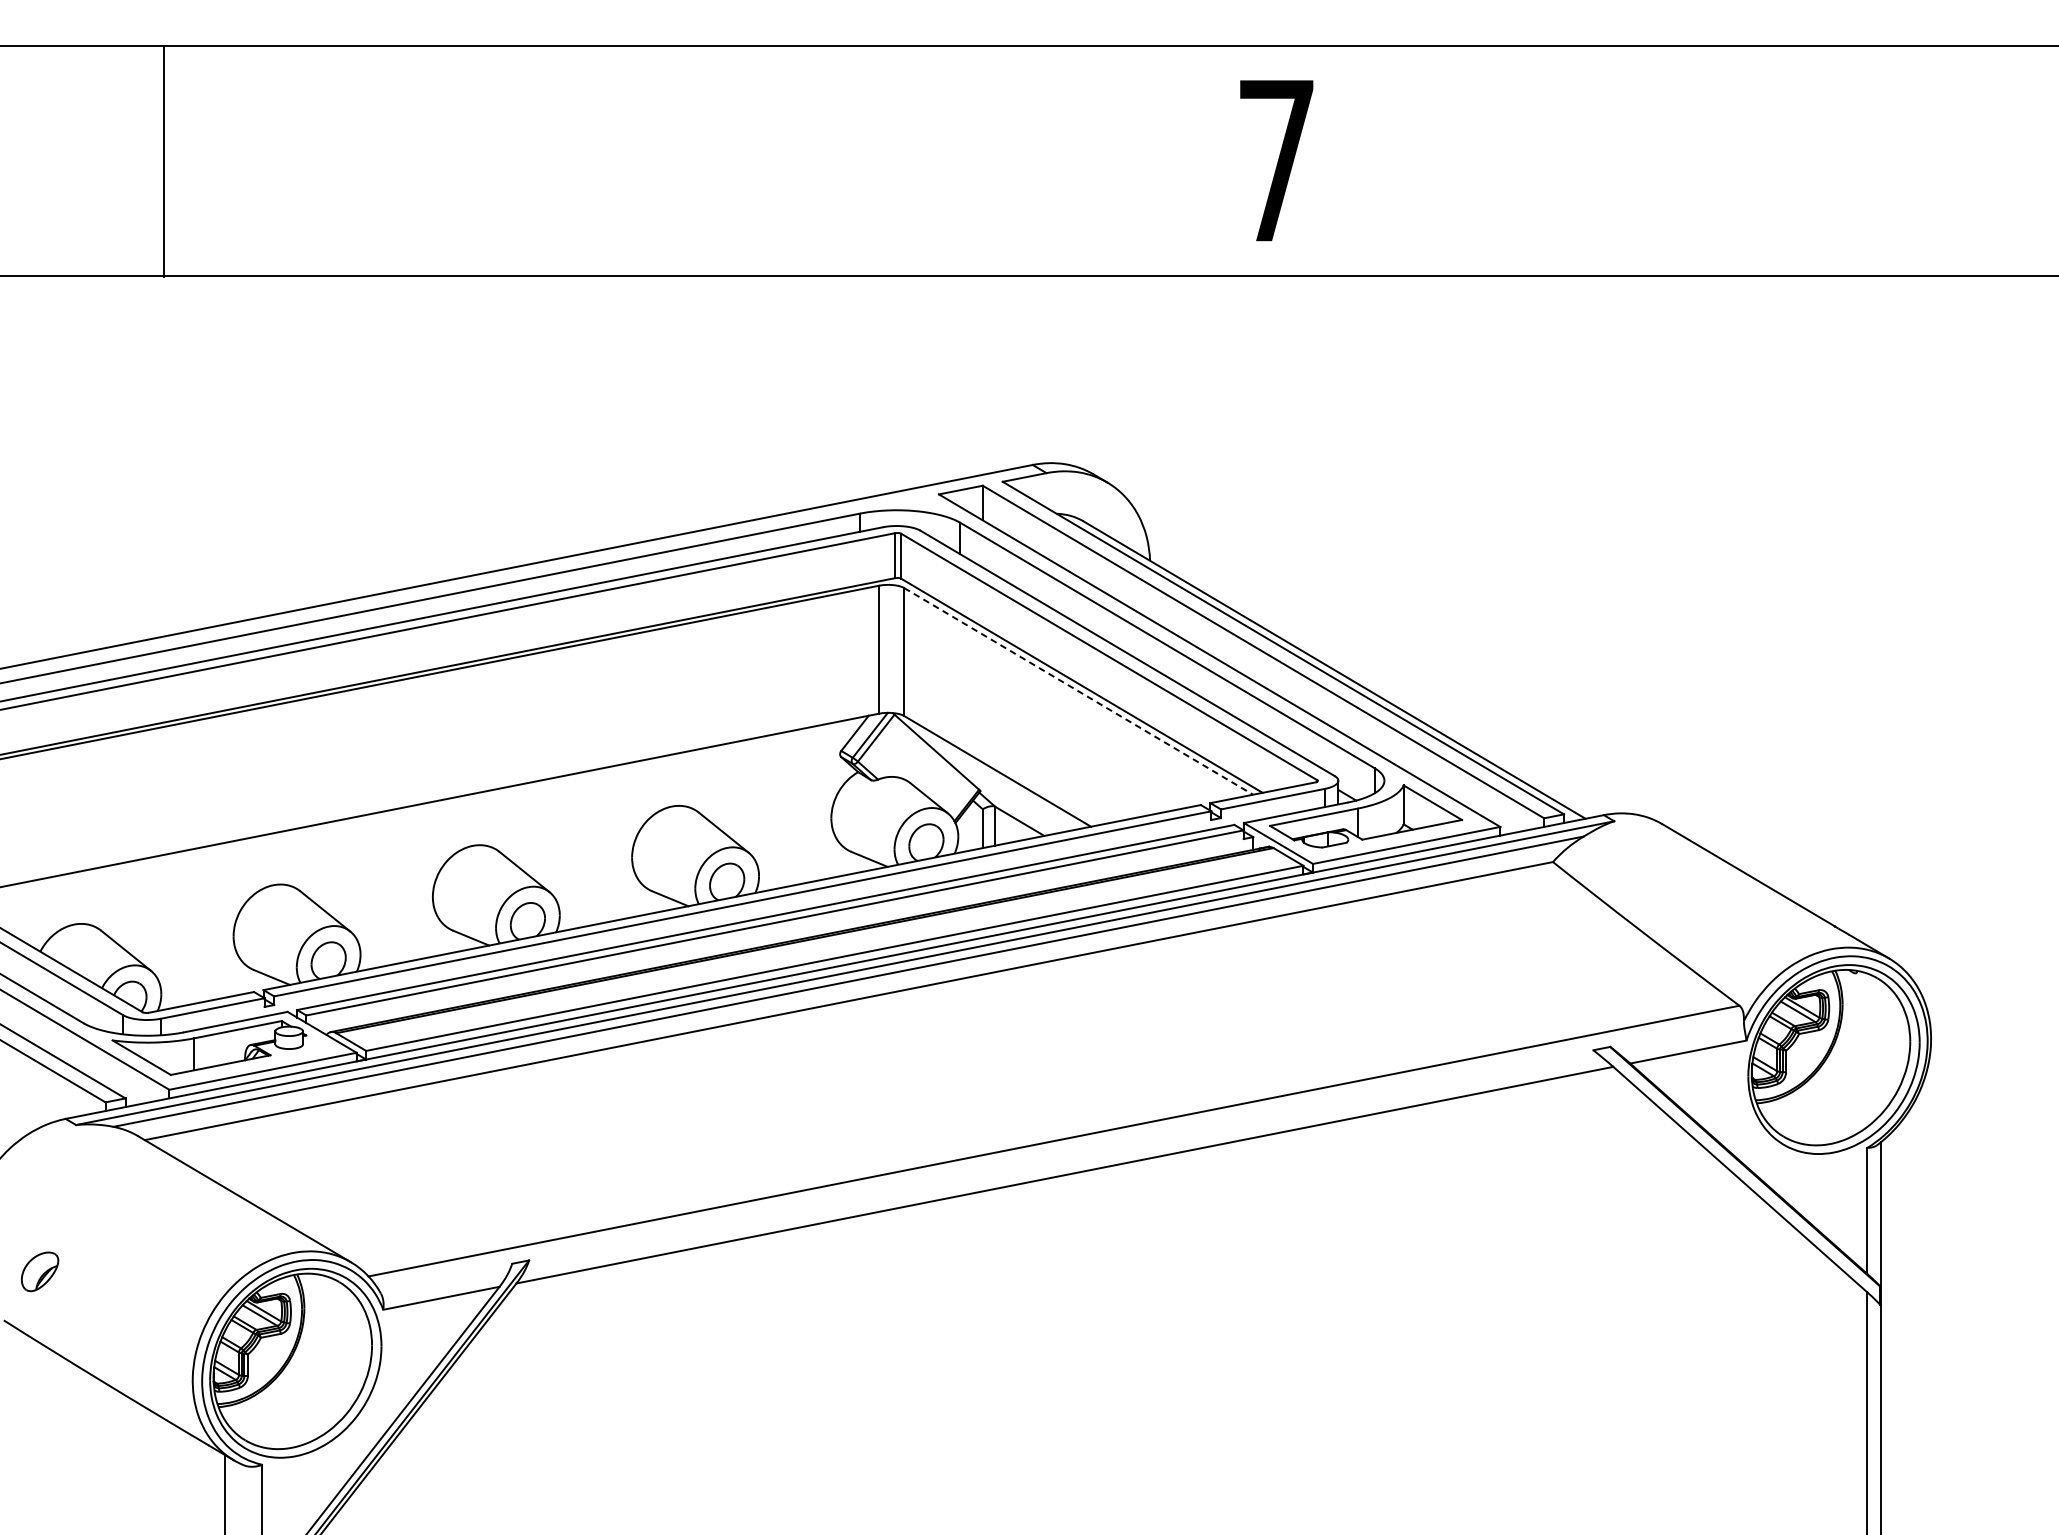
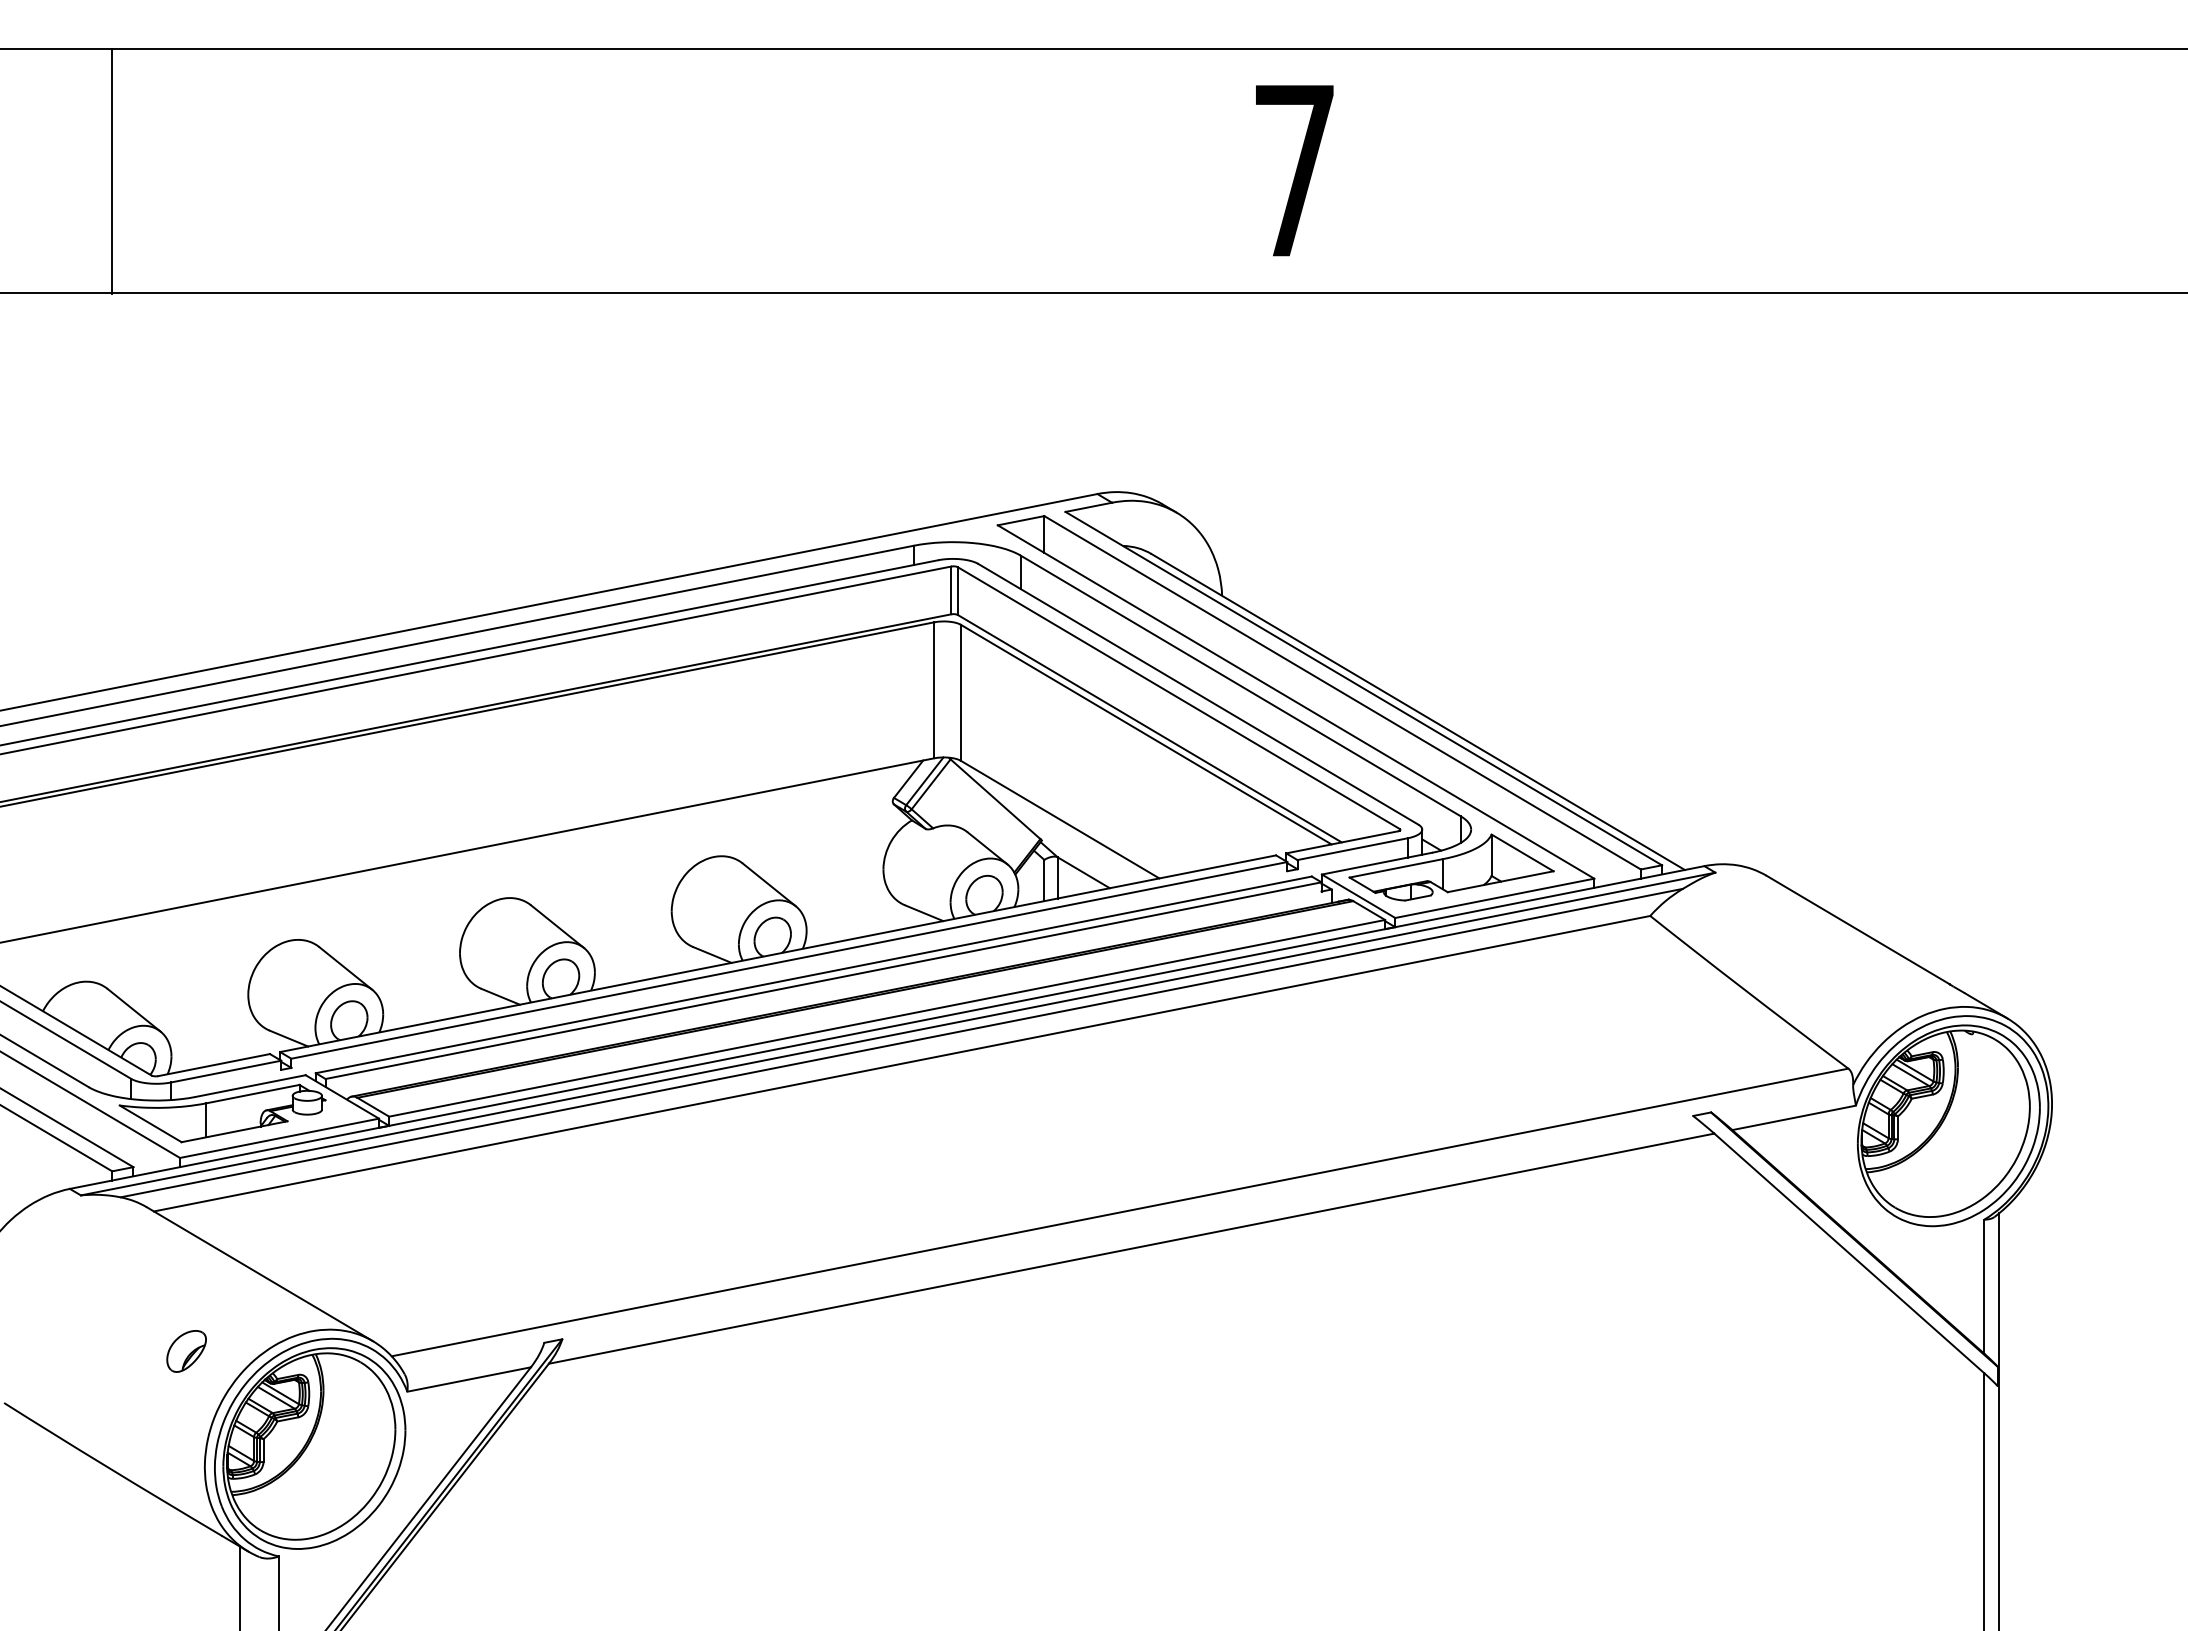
text: (1276, 160) -> (1294, 170), moved
line: (163, 161) -> (111, 171), moved
line: (1078, 691) -> (1146, 734), dashed -> solid
part: (39, 1271) -> (186, 1351), moved

